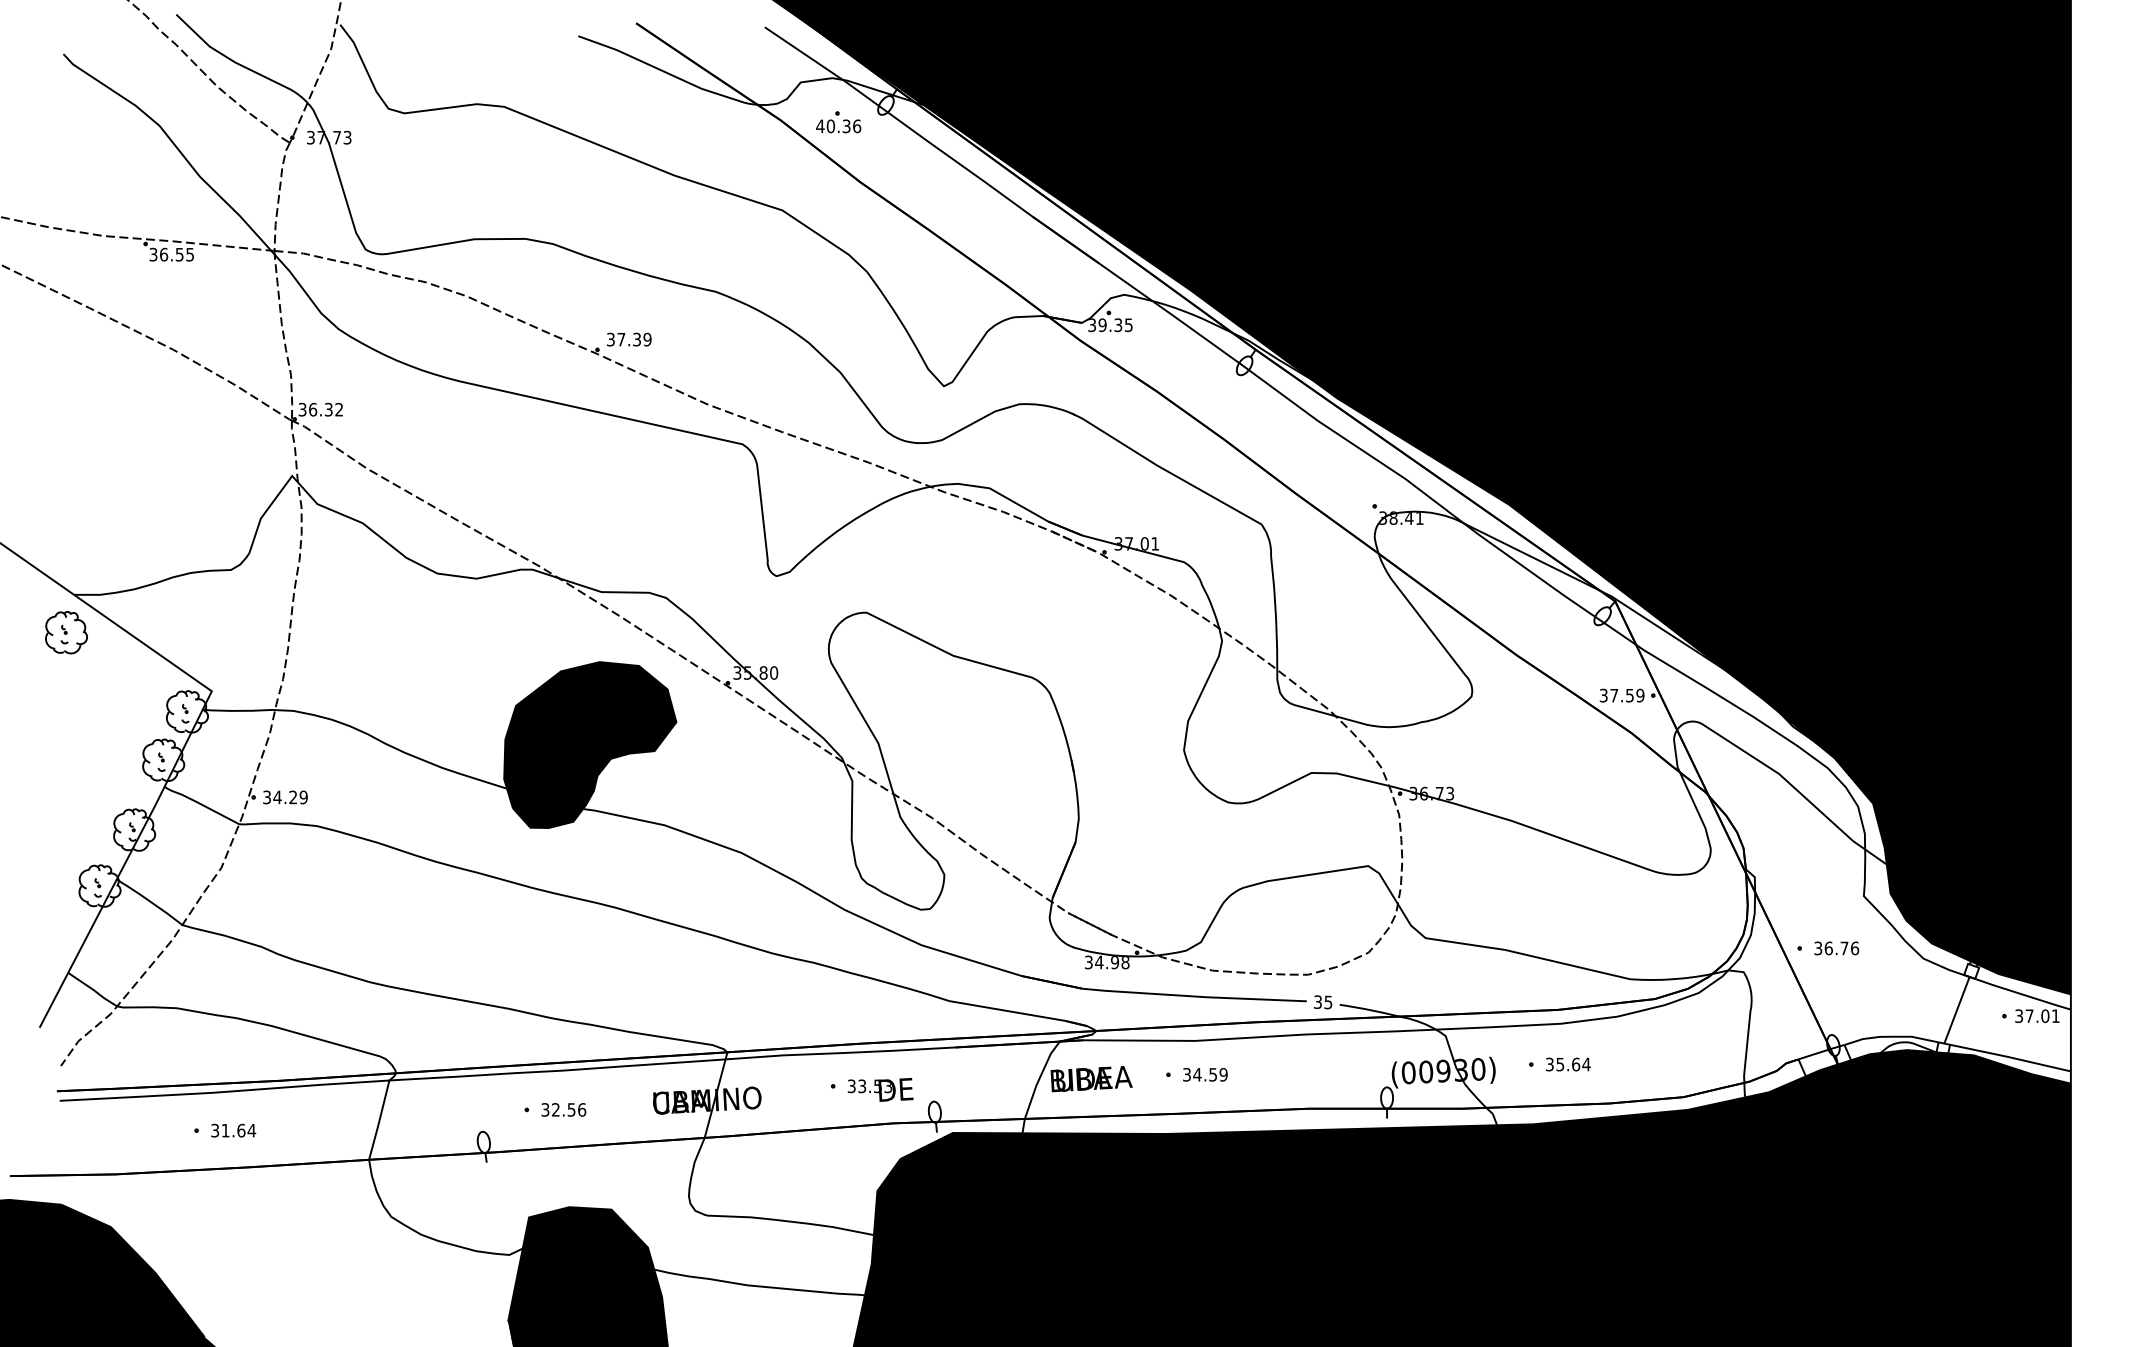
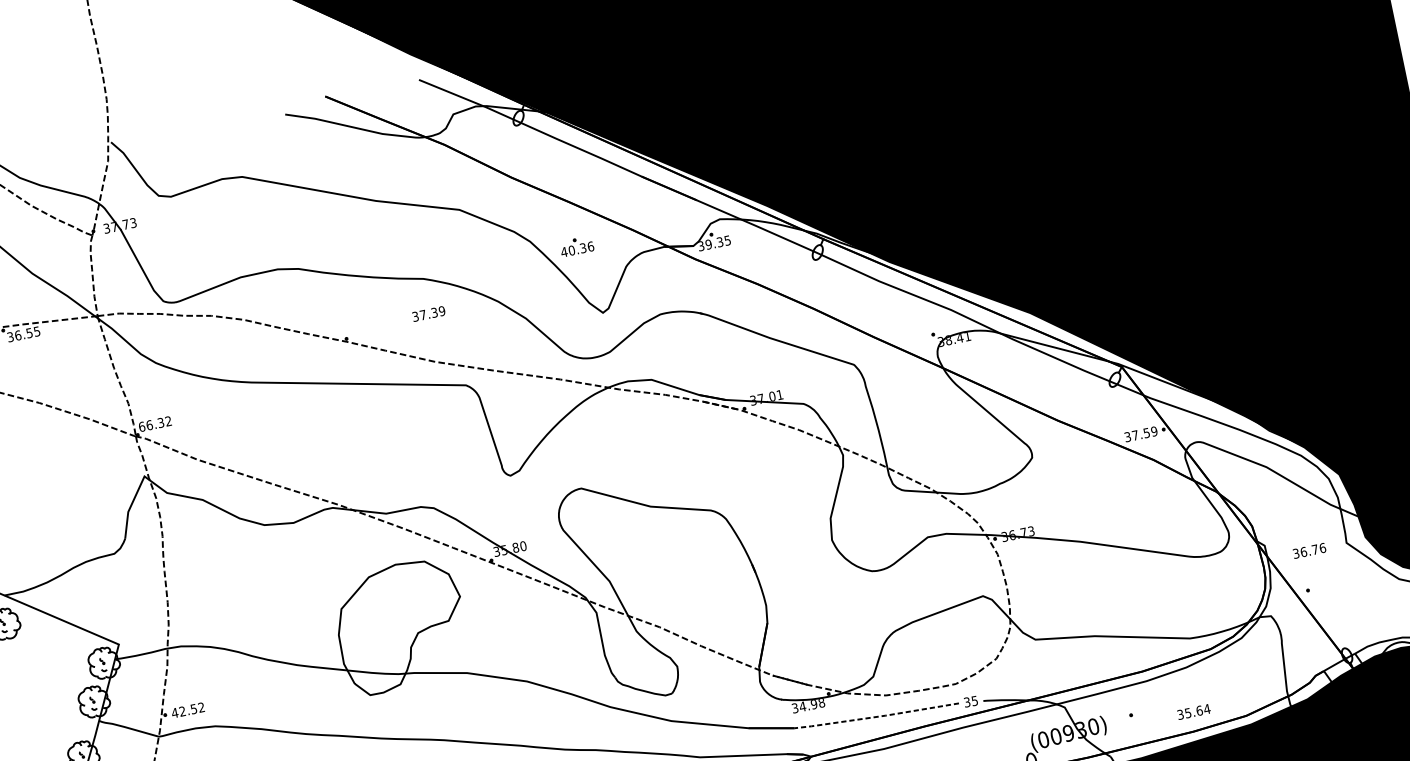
part: (838, 122) -> (576, 246), moved
text: (629, 339) -> (429, 313), moved
text: (302, 409) -> (141, 426), 36.32 -> 66.32
fill: (590, 745) -> (401, 626), removed
text: (284, 797) -> (187, 710), 34.29 -> 42.52
text: (1836, 948) -> (1309, 550), moved
line: (1193, 996) -> (876, 717), solid -> dashed
text: (1568, 1064) -> (1194, 711), moved

